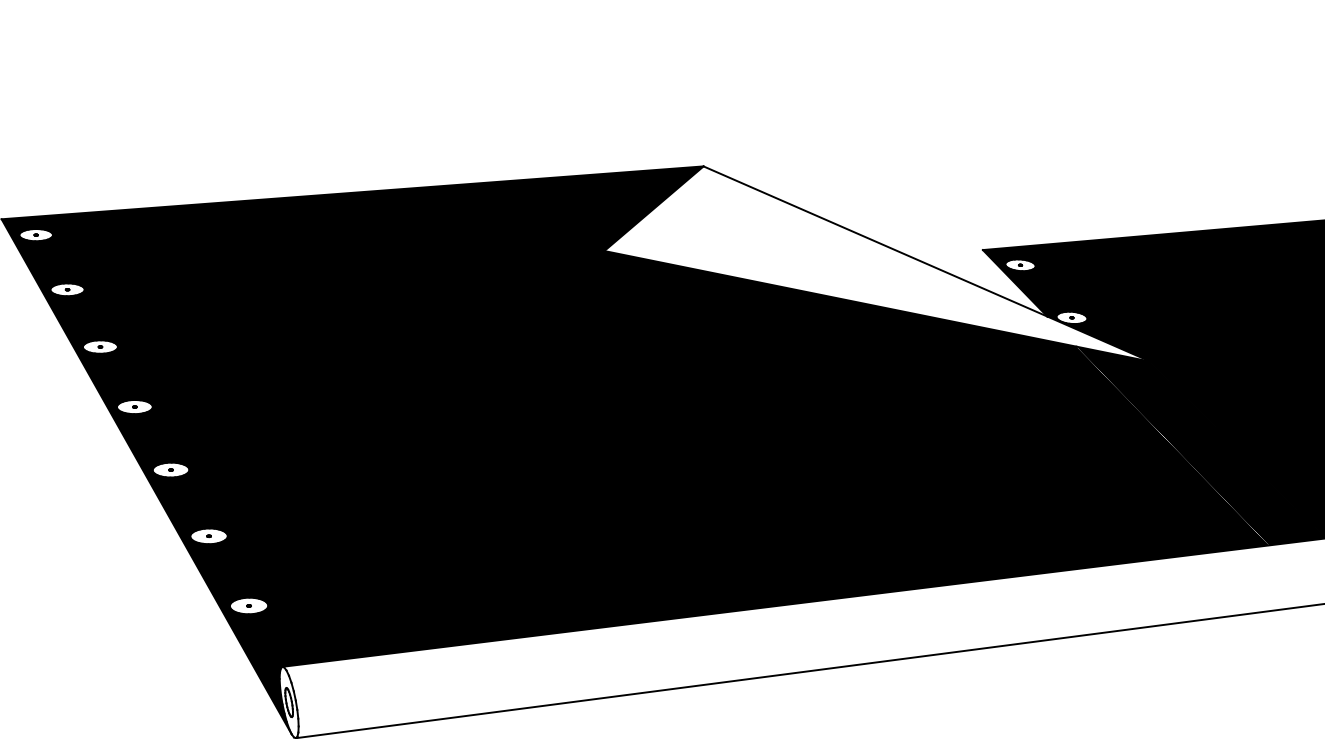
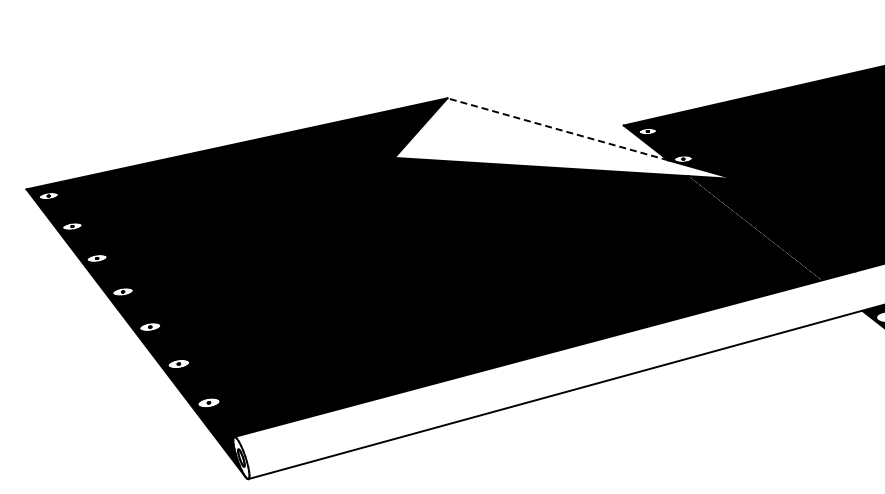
line: (874, 241) -> (557, 129), solid -> dashed

